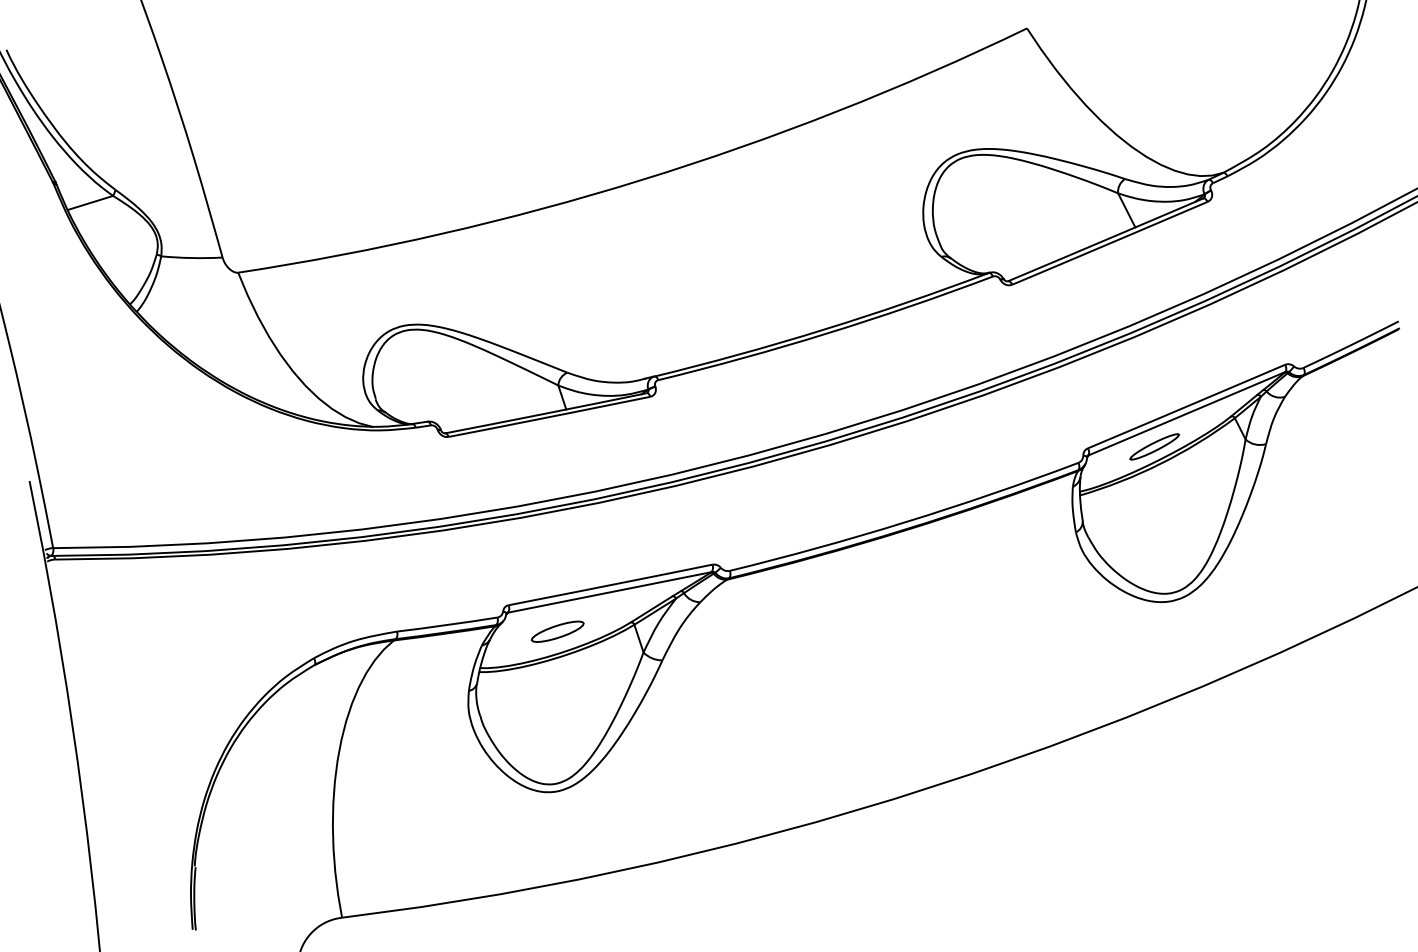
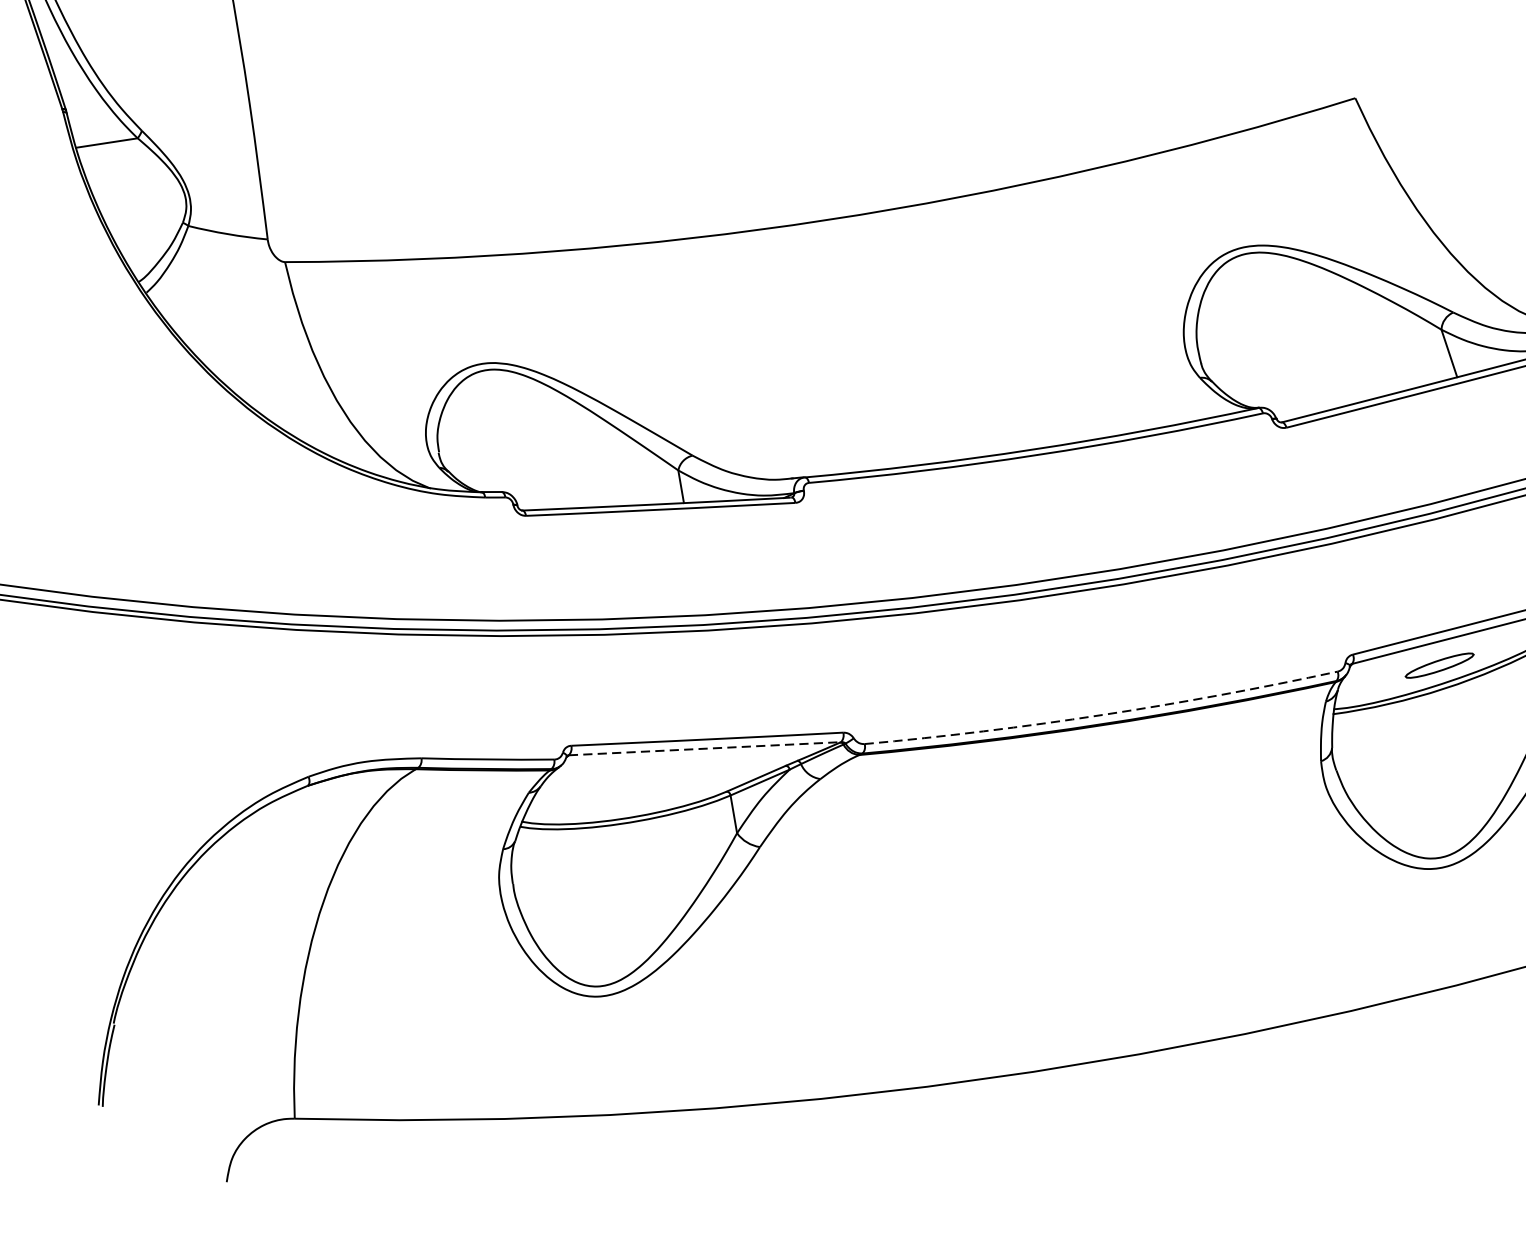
arc: (905, 522) -> (1101, 715), solid -> dashed
line: (609, 592) -> (704, 748), solid -> dashed
part: (557, 631) -> (629, 789), removed

